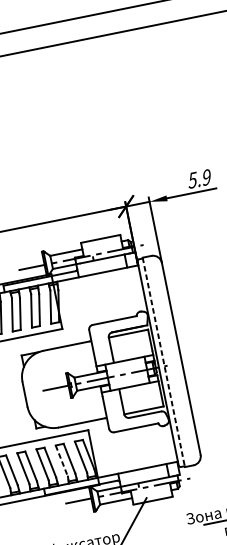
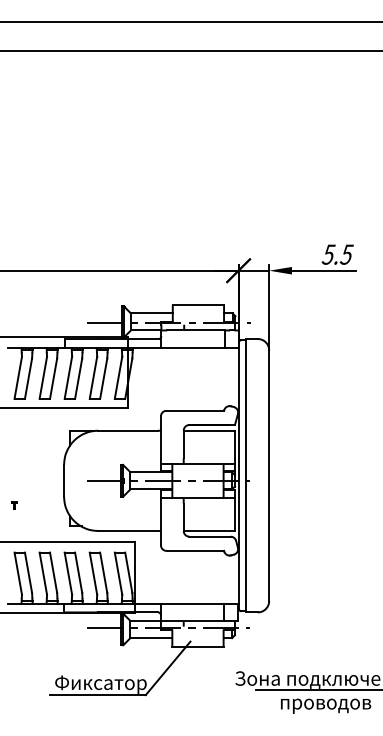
text: (206, 177) -> (346, 254), 5.9 -> 5.5
line: (163, 362) -> (246, 475), dashed -> solid
line: (61, 461) -> (93, 574), dashed -> solid

